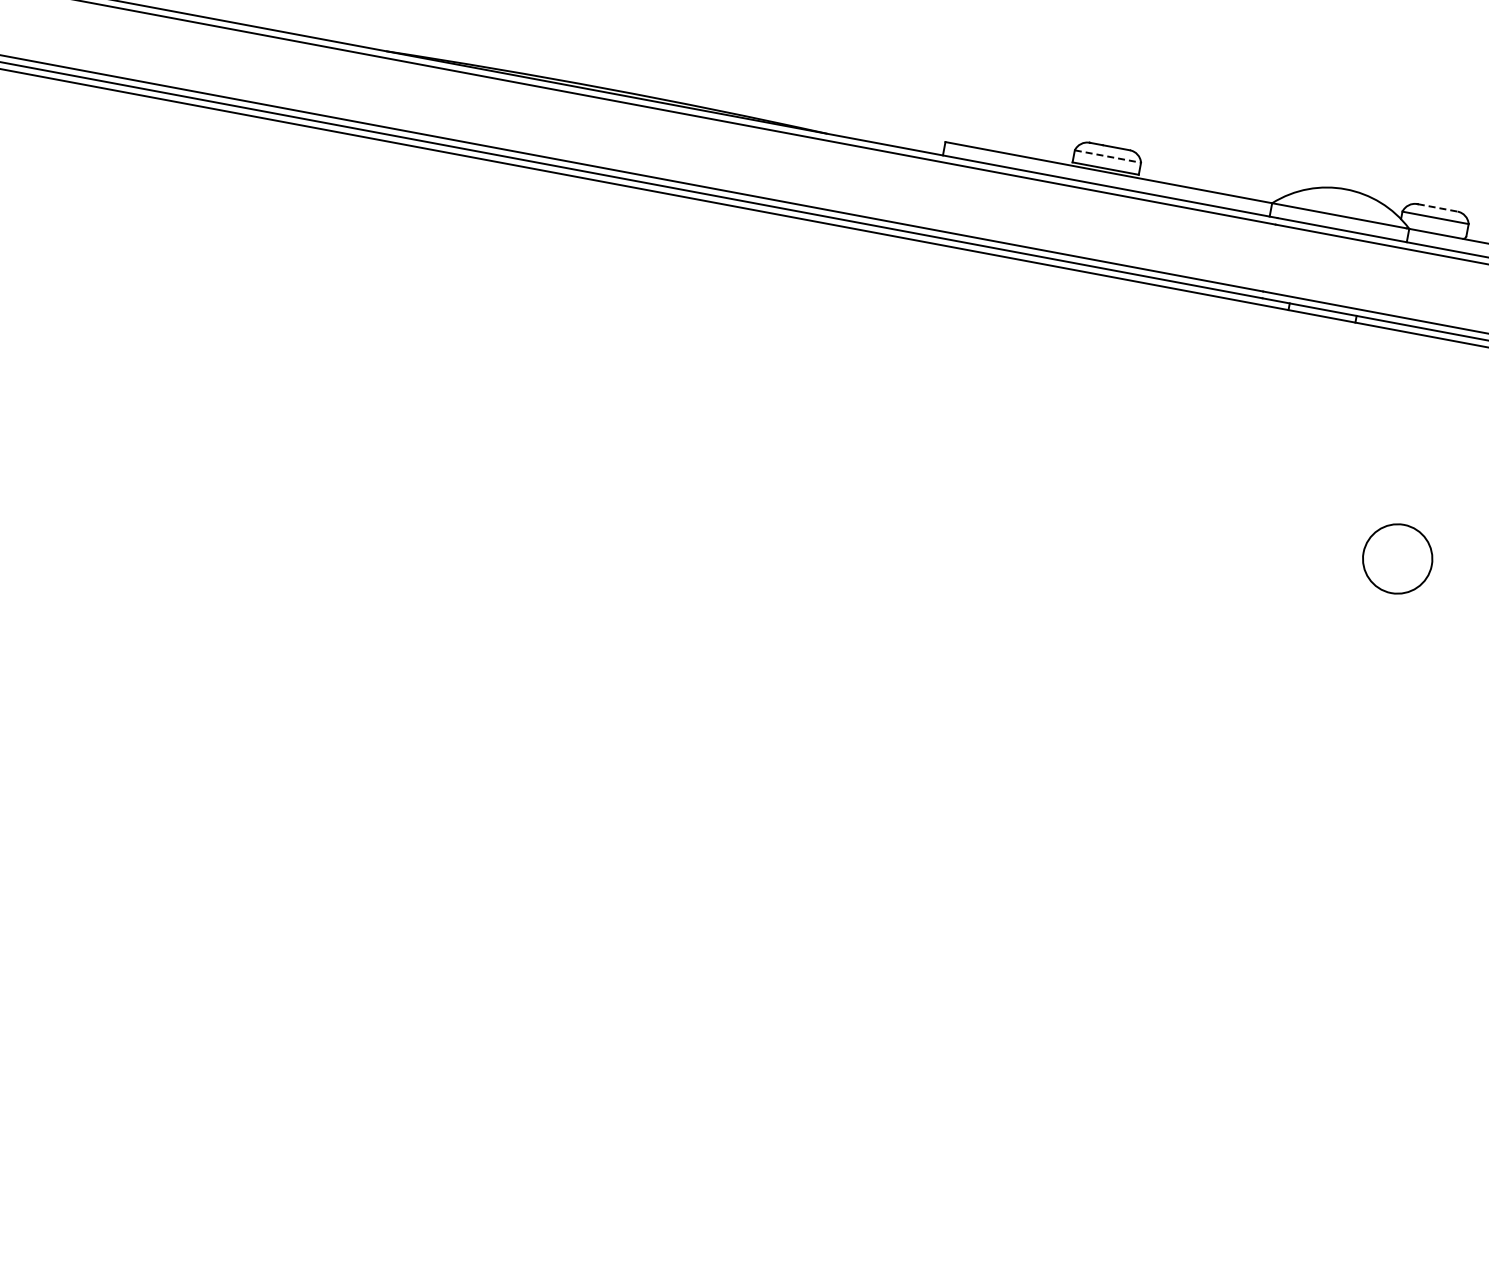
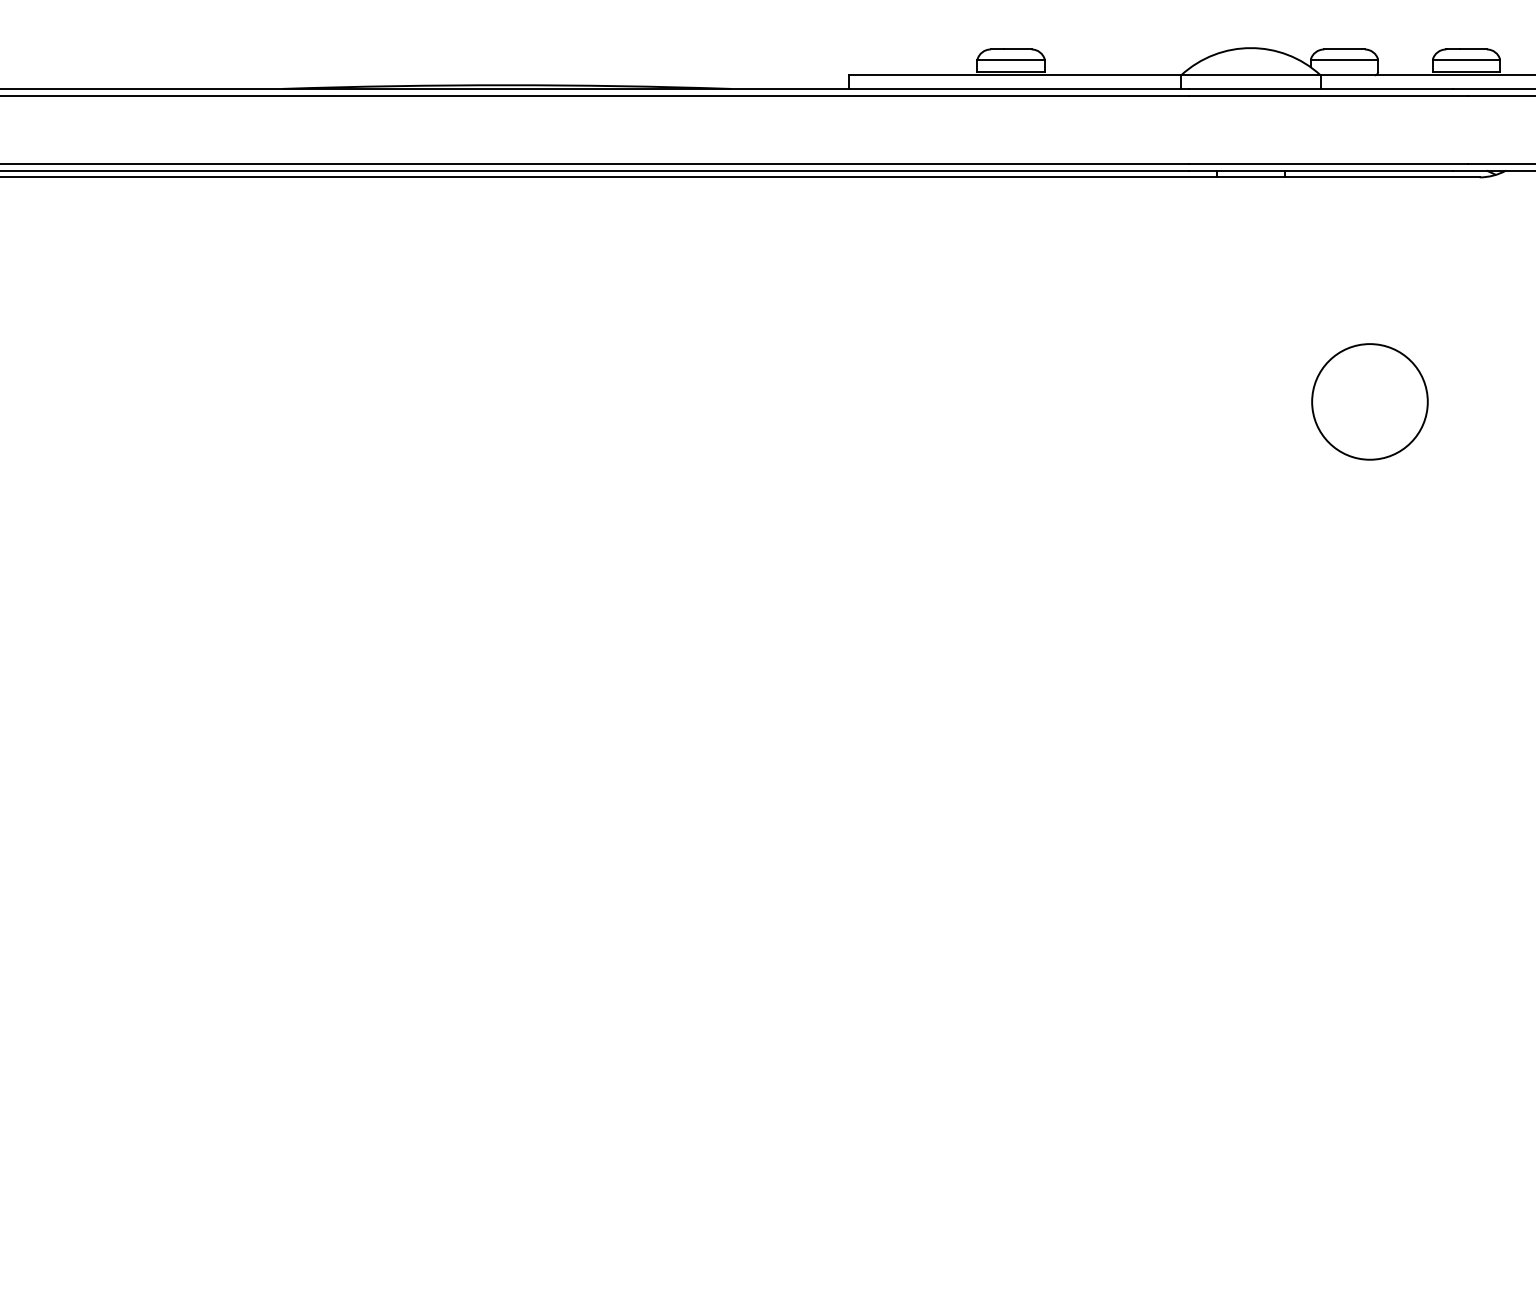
line: (1108, 156) -> (1011, 59), dashed -> solid
line: (1438, 208) -> (1345, 49), dashed -> solid
circle: (1397, 558) -> (1369, 401), size x1.67

